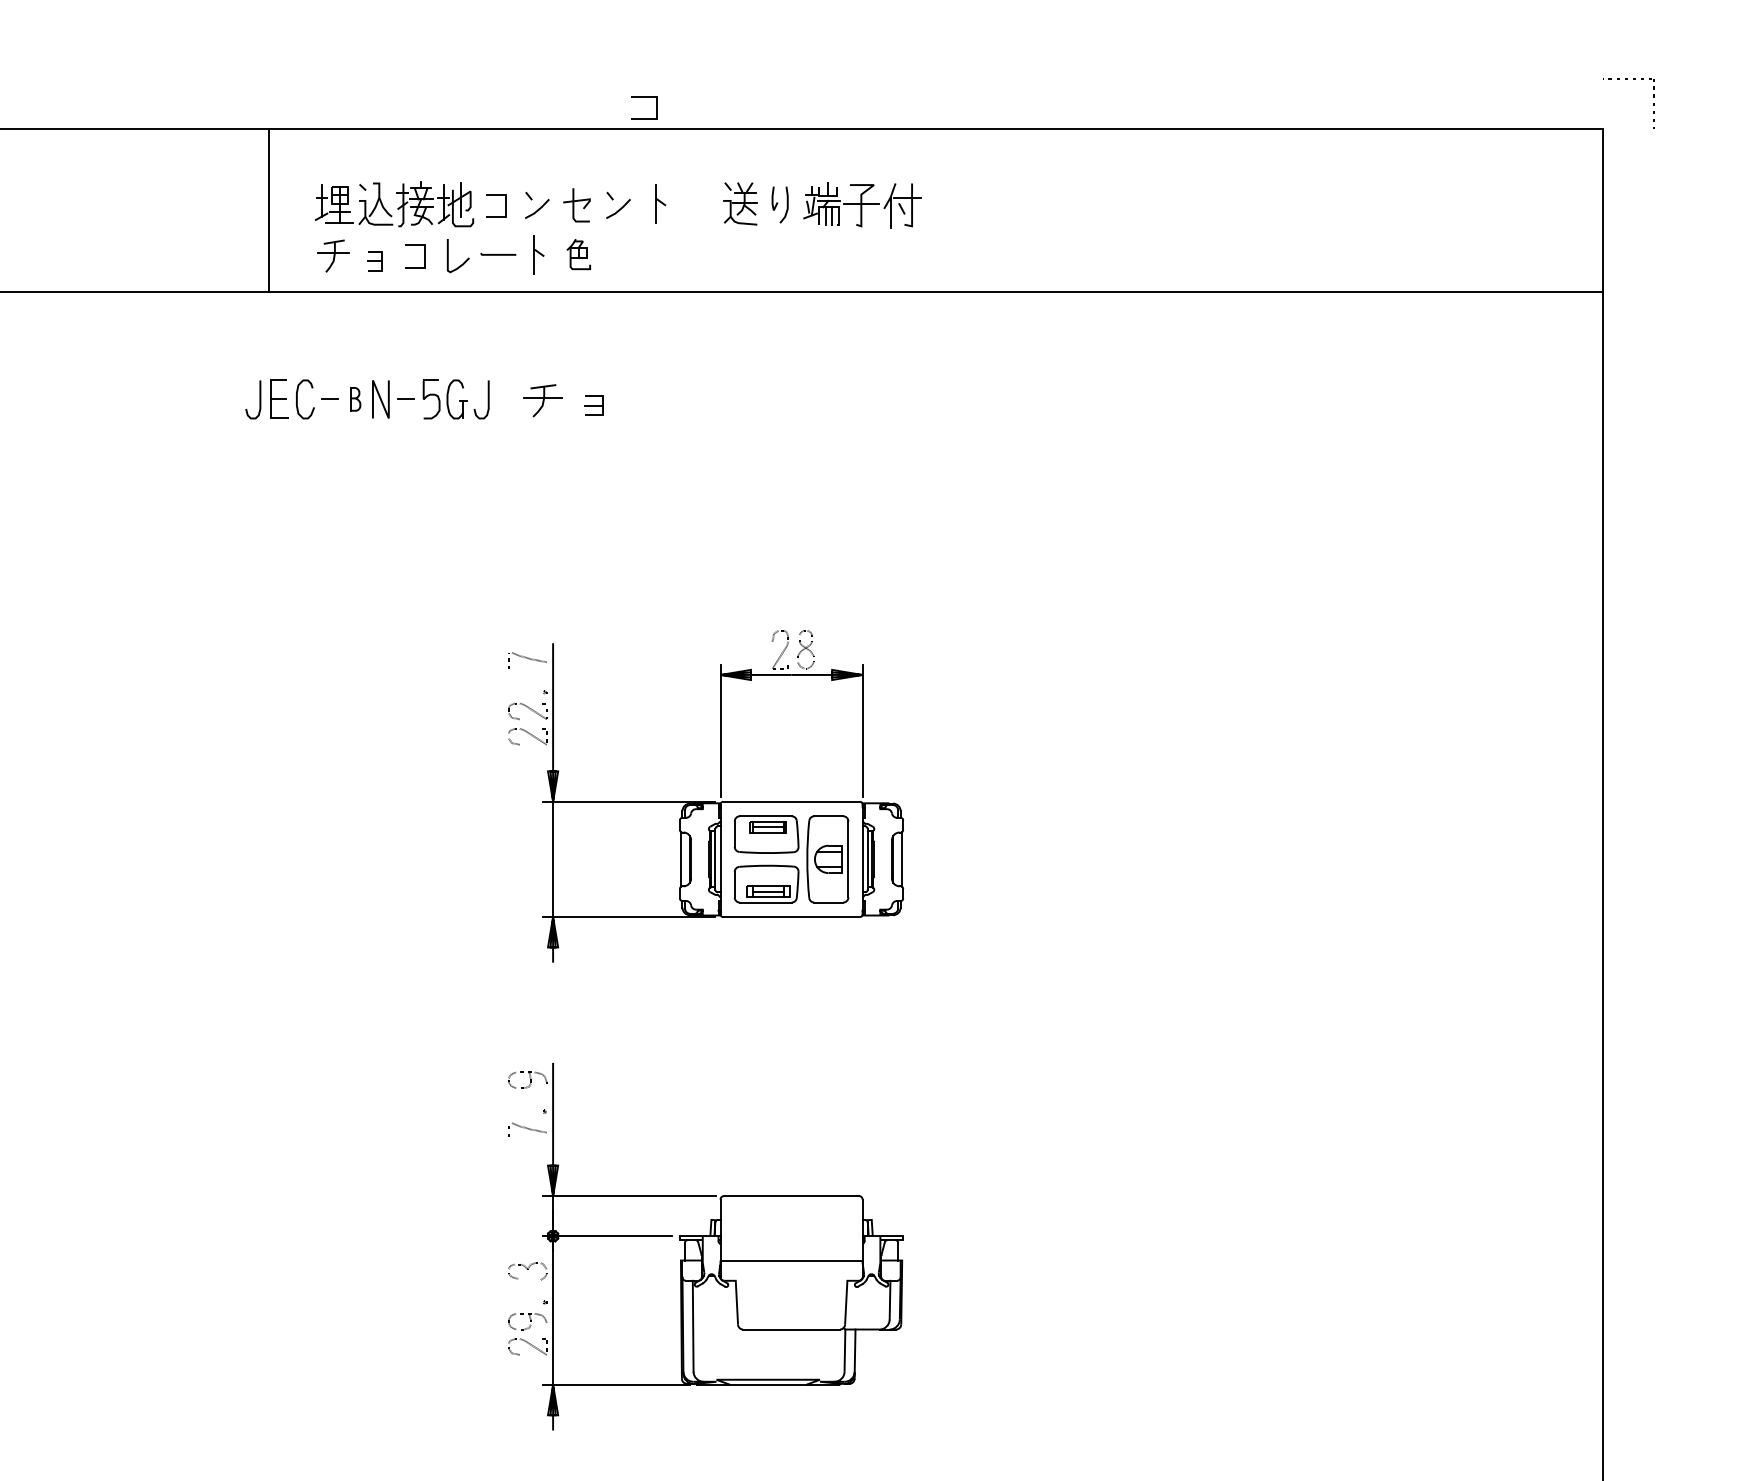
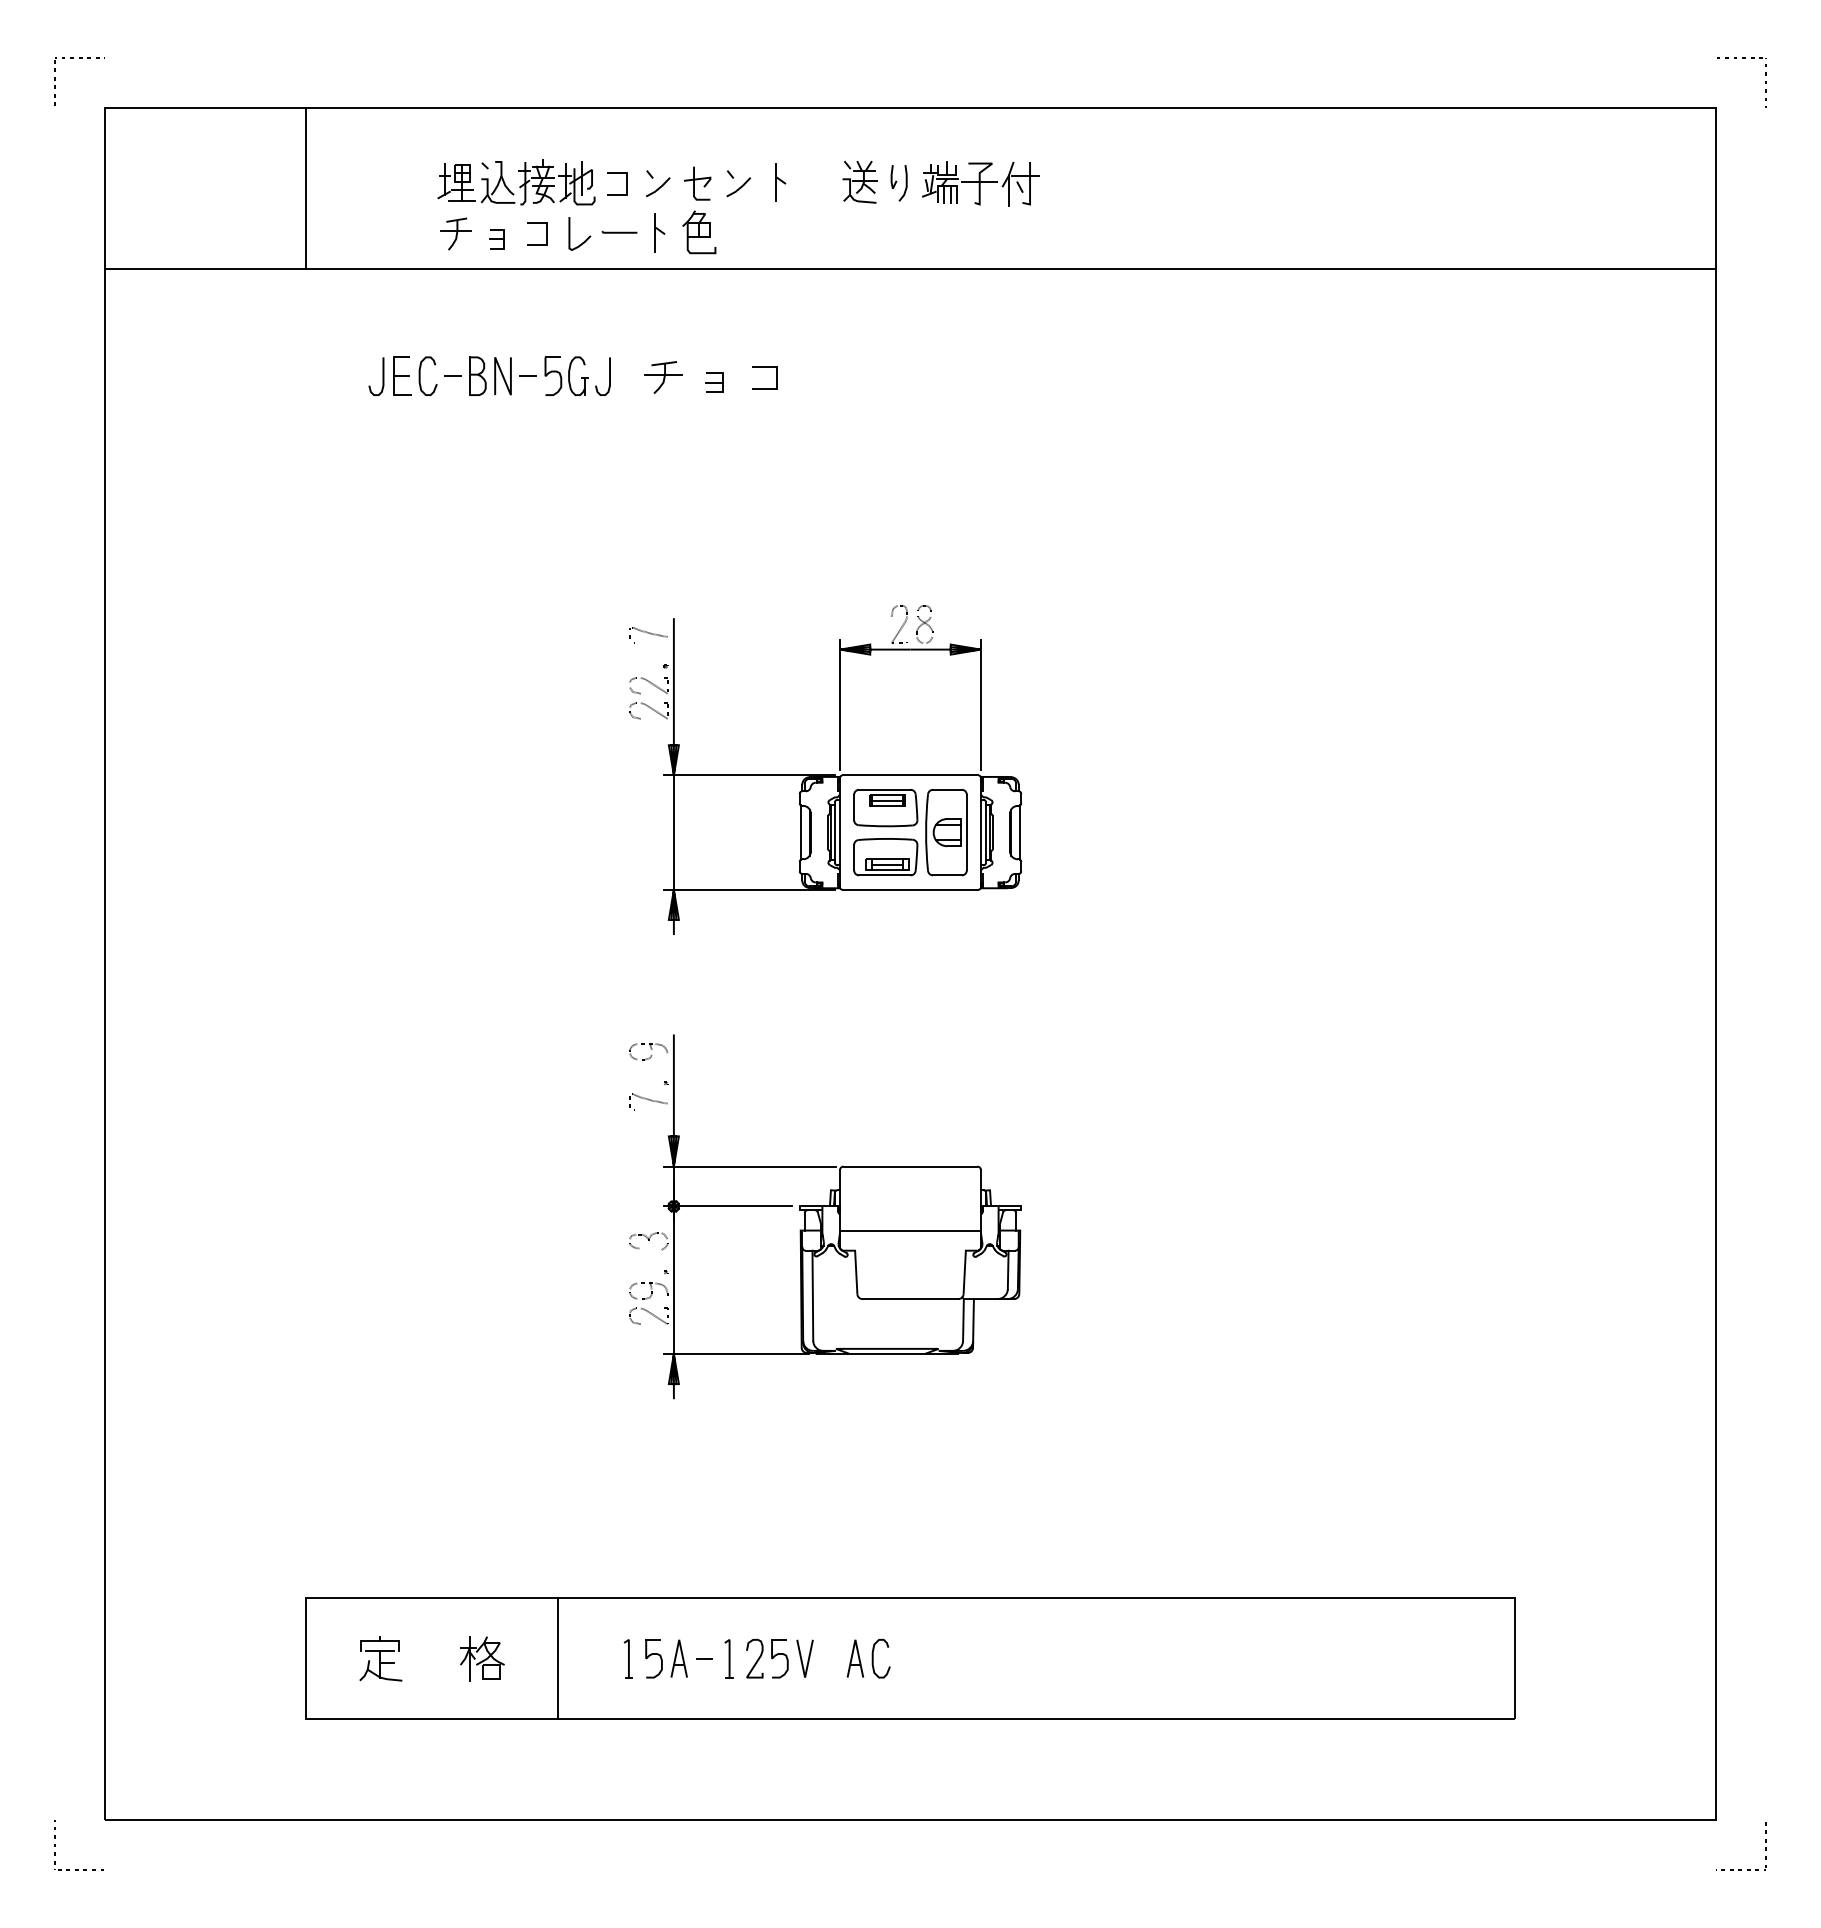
line: (644, 97) -> (764, 367), moved
line: (269, 210) -> (306, 188), moved
part: (578, 254) -> (699, 232), size x1.43
part: (355, 398) -> (477, 375), size x1.67

